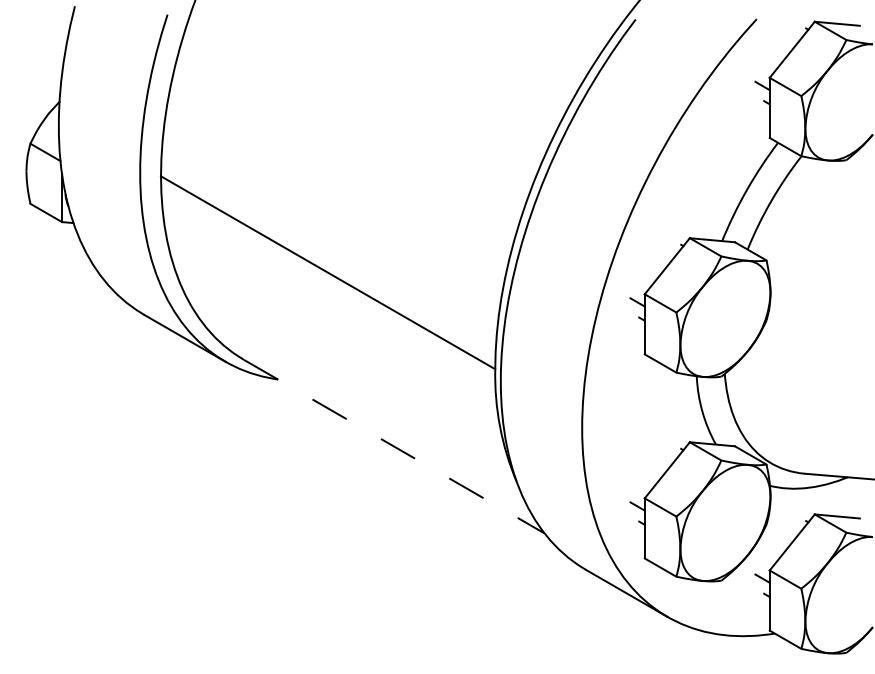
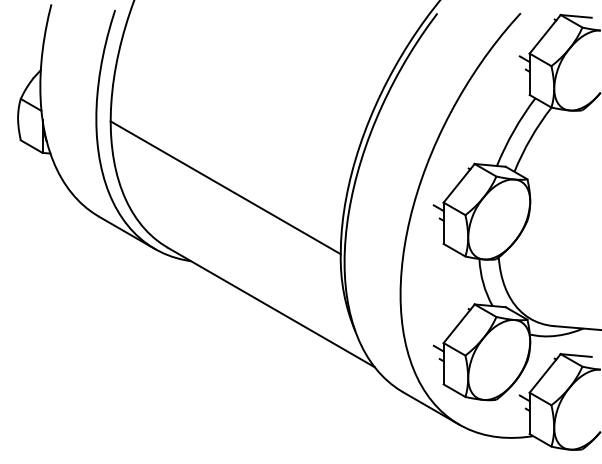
line: (394, 446) -> (271, 307), dashed -> solid

